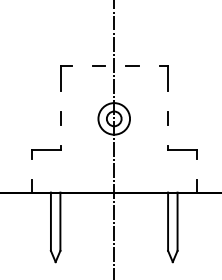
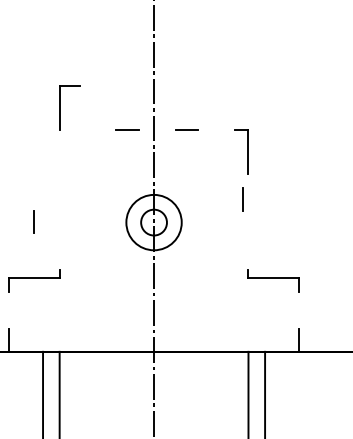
part: (66, 78) -> (70, 107), moved
line: (60, 118) -> (33, 221), moved
line: (167, 118) -> (242, 199), moved

